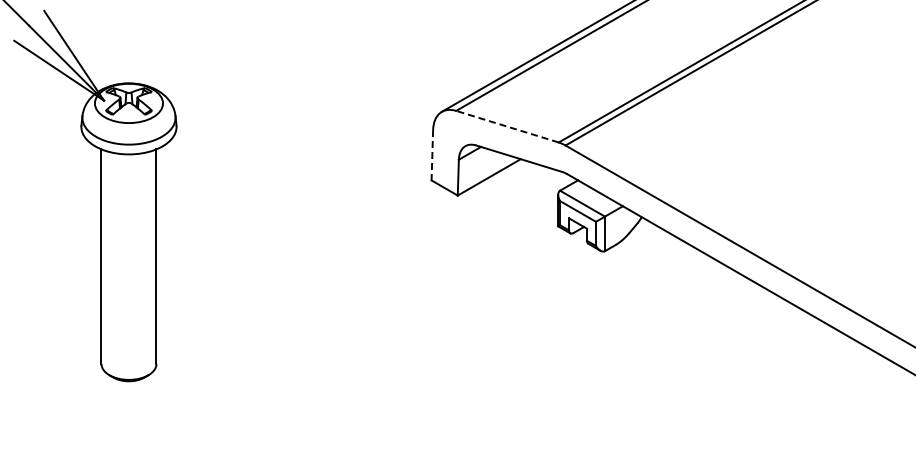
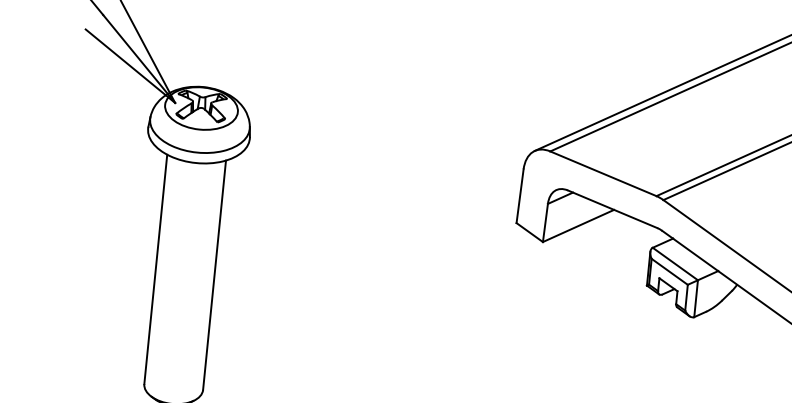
line: (507, 126) -> (603, 173), dashed -> solid
line: (432, 155) -> (520, 196), dashed -> solid

